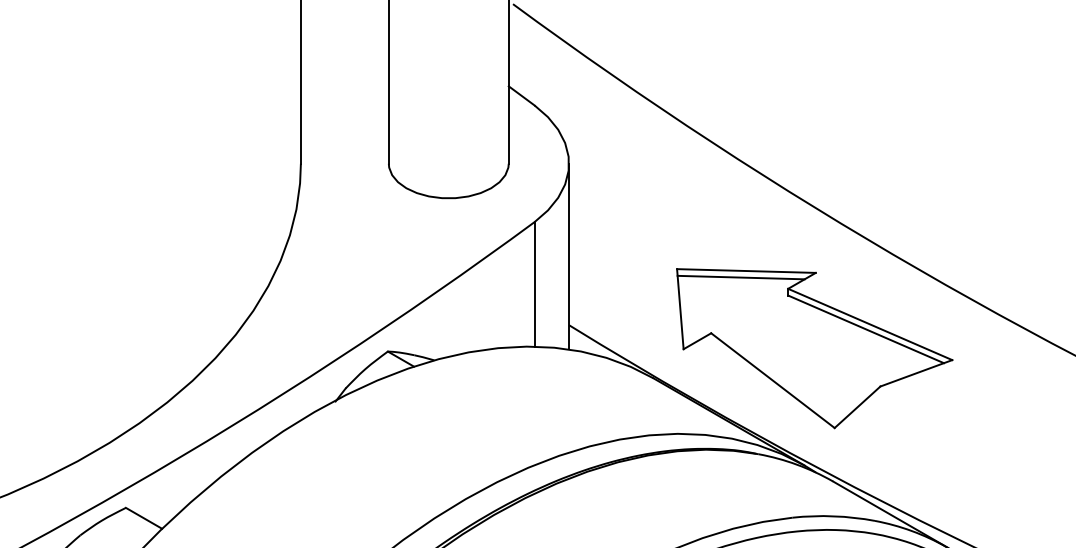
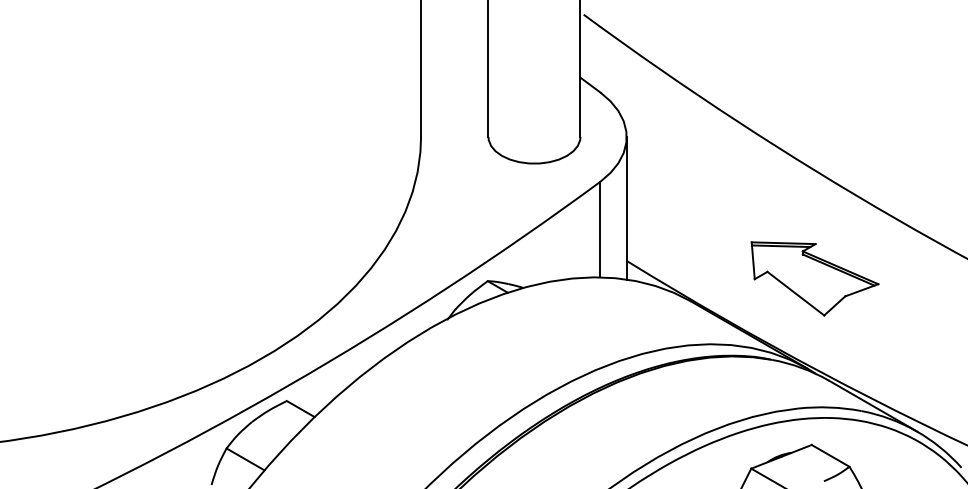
part: (813, 348) -> (814, 278), size x0.6

